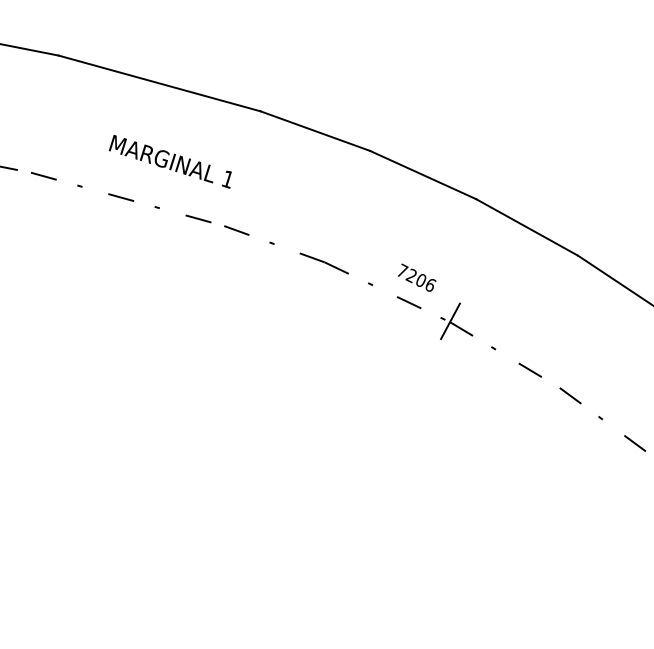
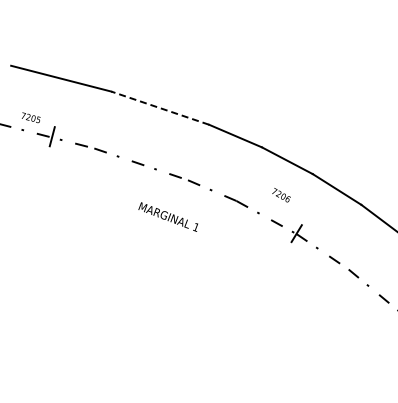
line: (160, 84) -> (160, 108), solid -> dashed
text: (168, 160) -> (167, 216), moved
text: (417, 278) -> (281, 195), moved

